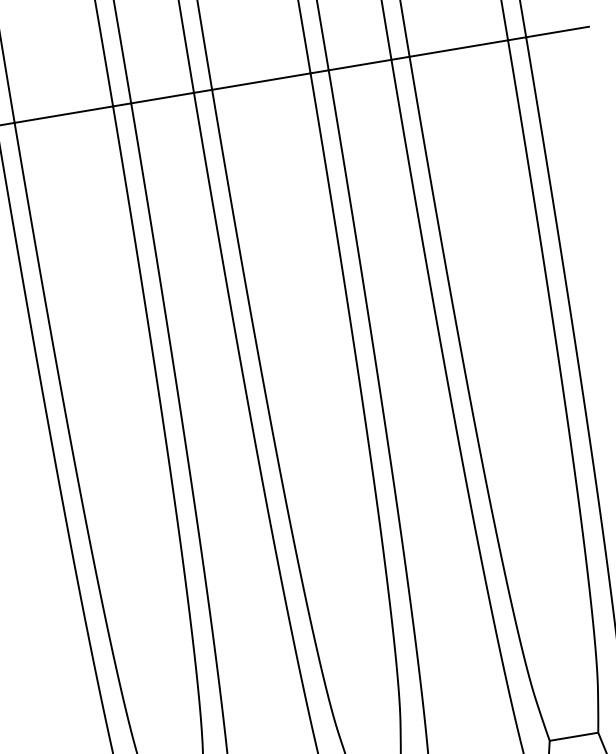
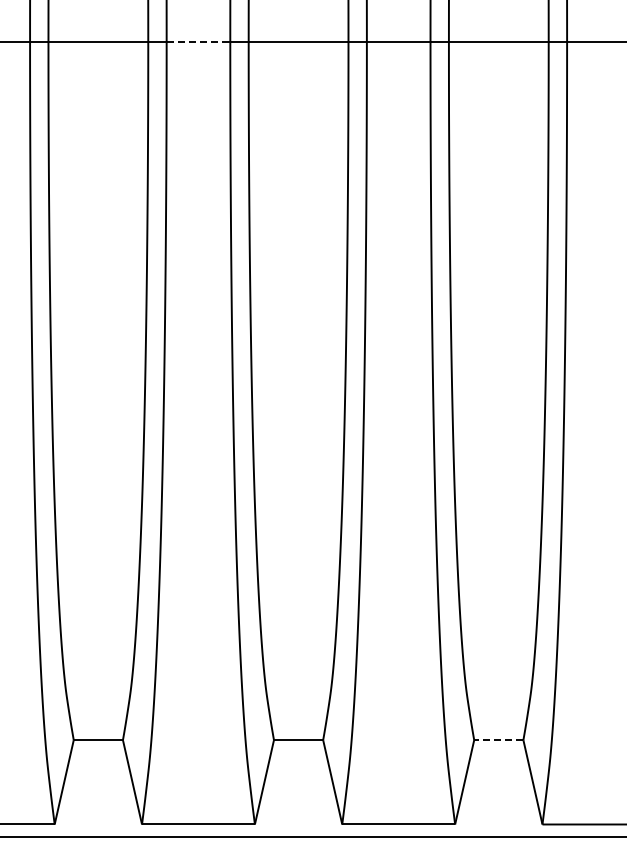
line: (162, 98) -> (198, 42), solid -> dashed
line: (572, 737) -> (497, 740), solid -> dashed

